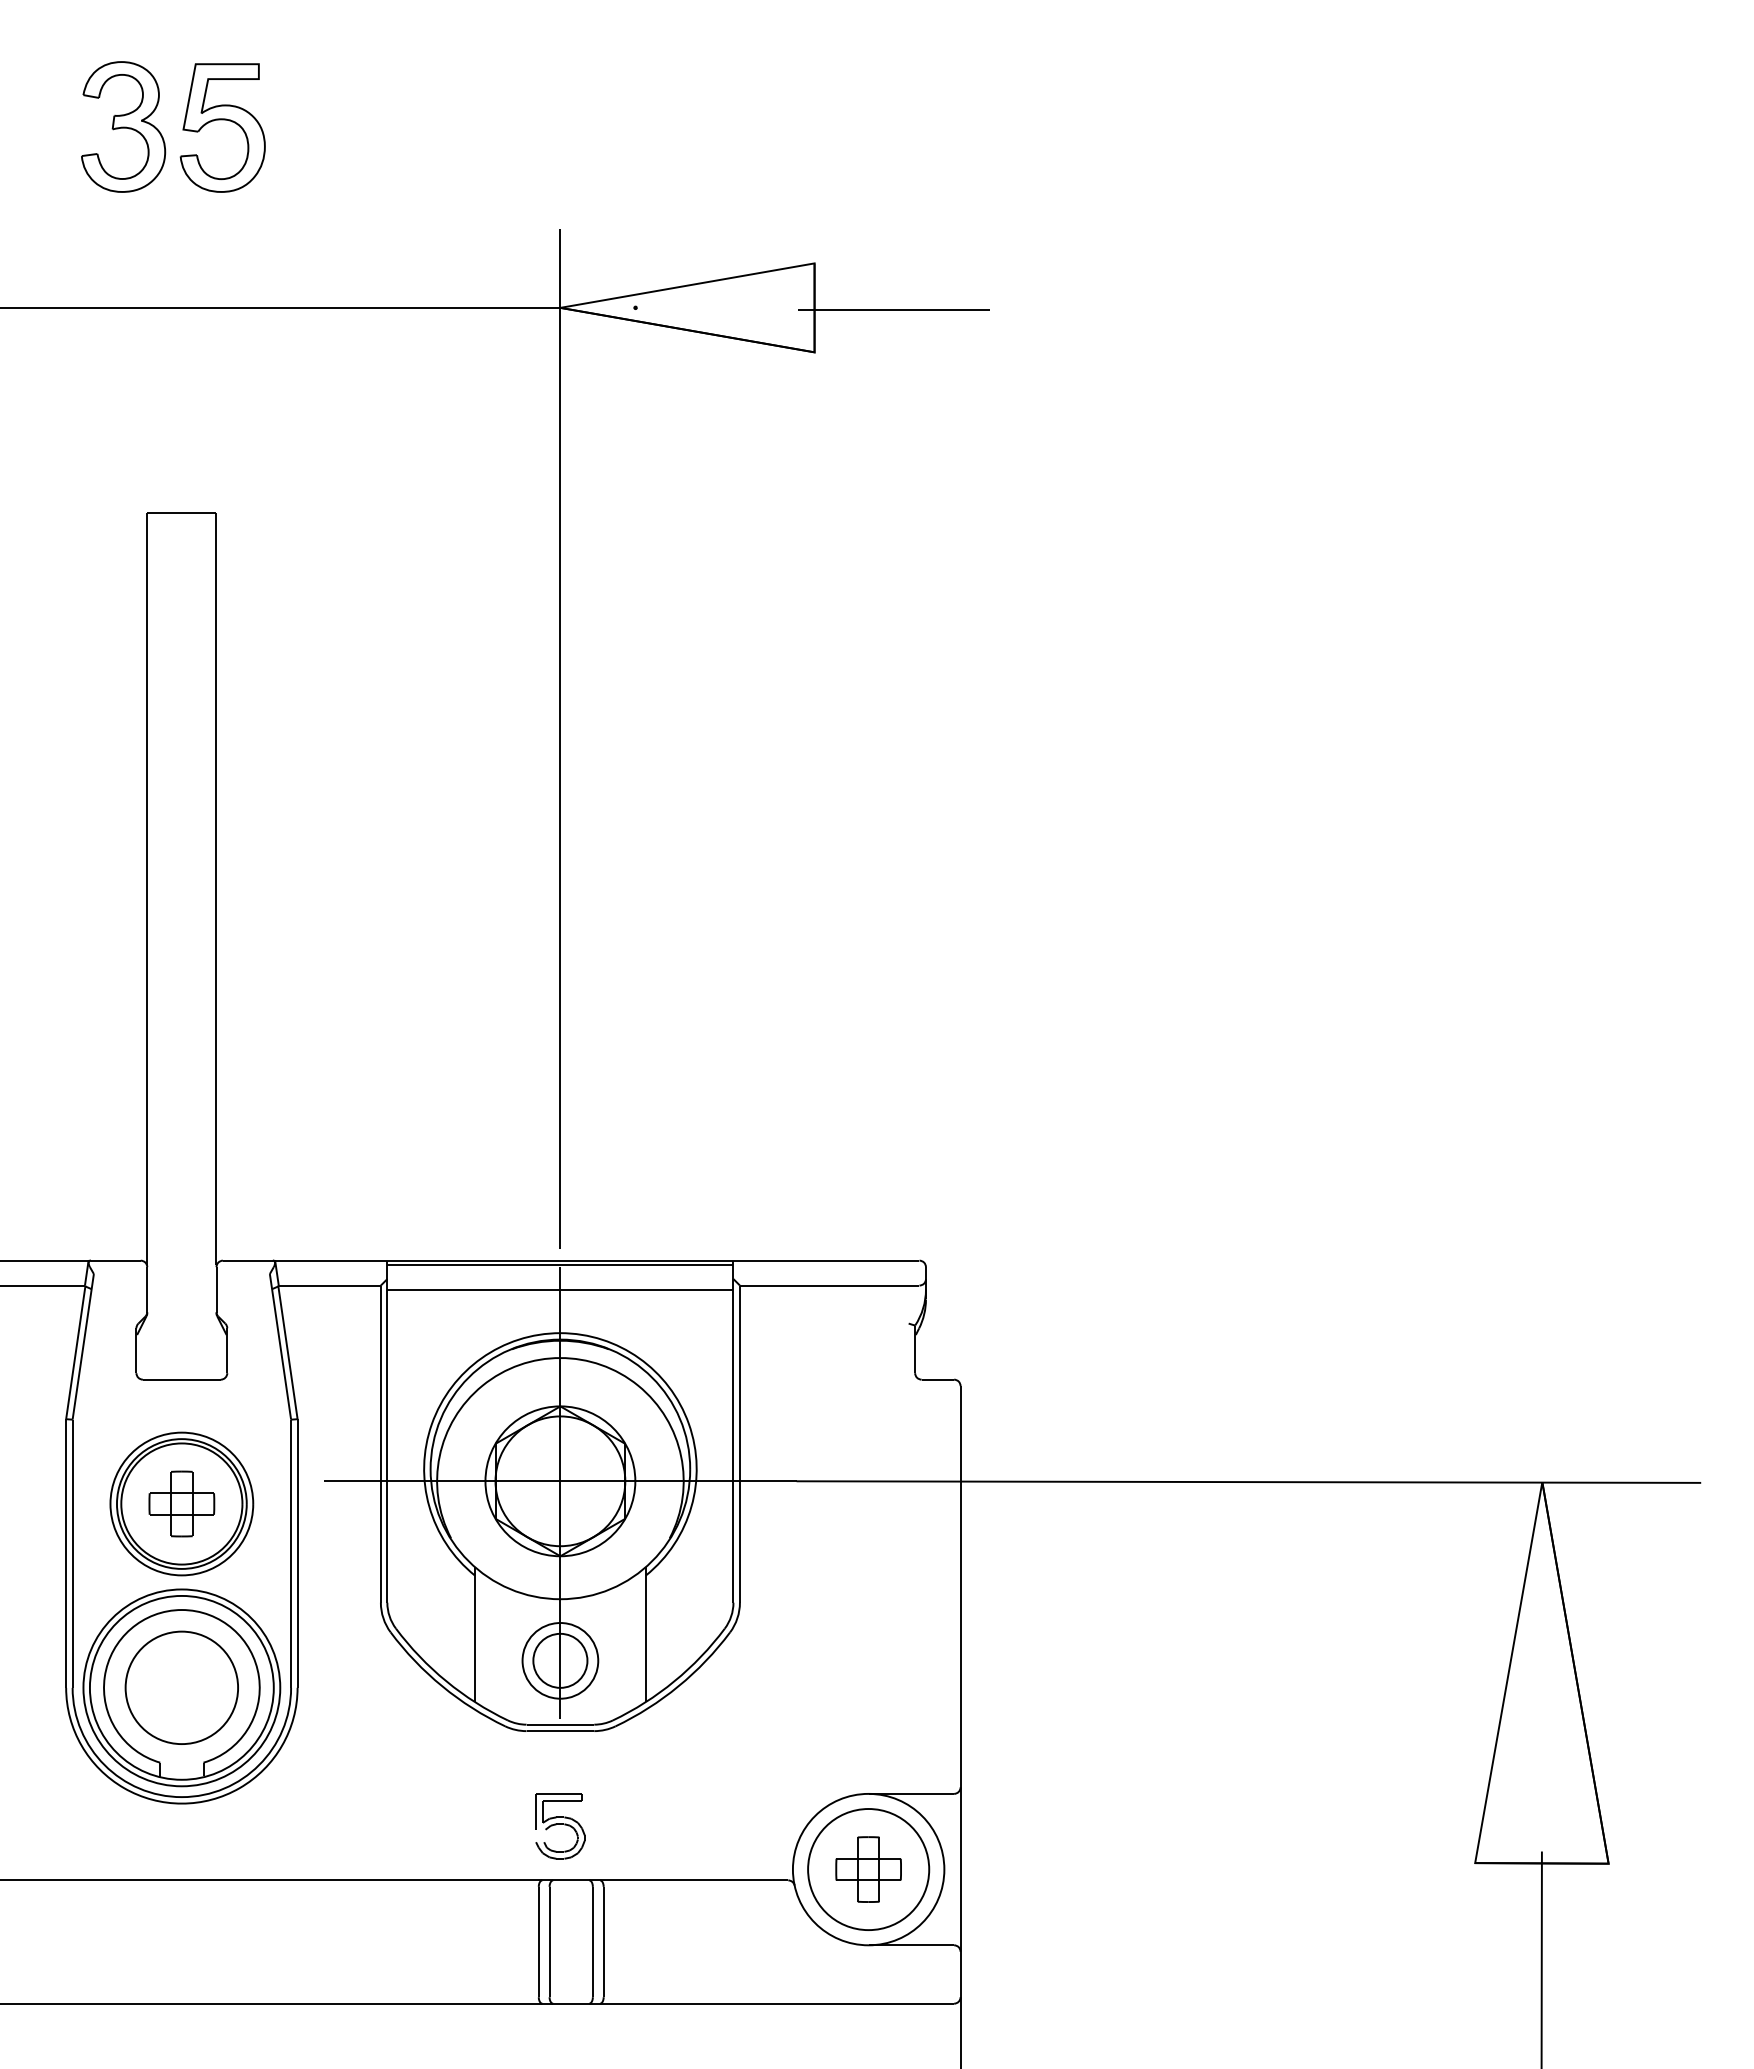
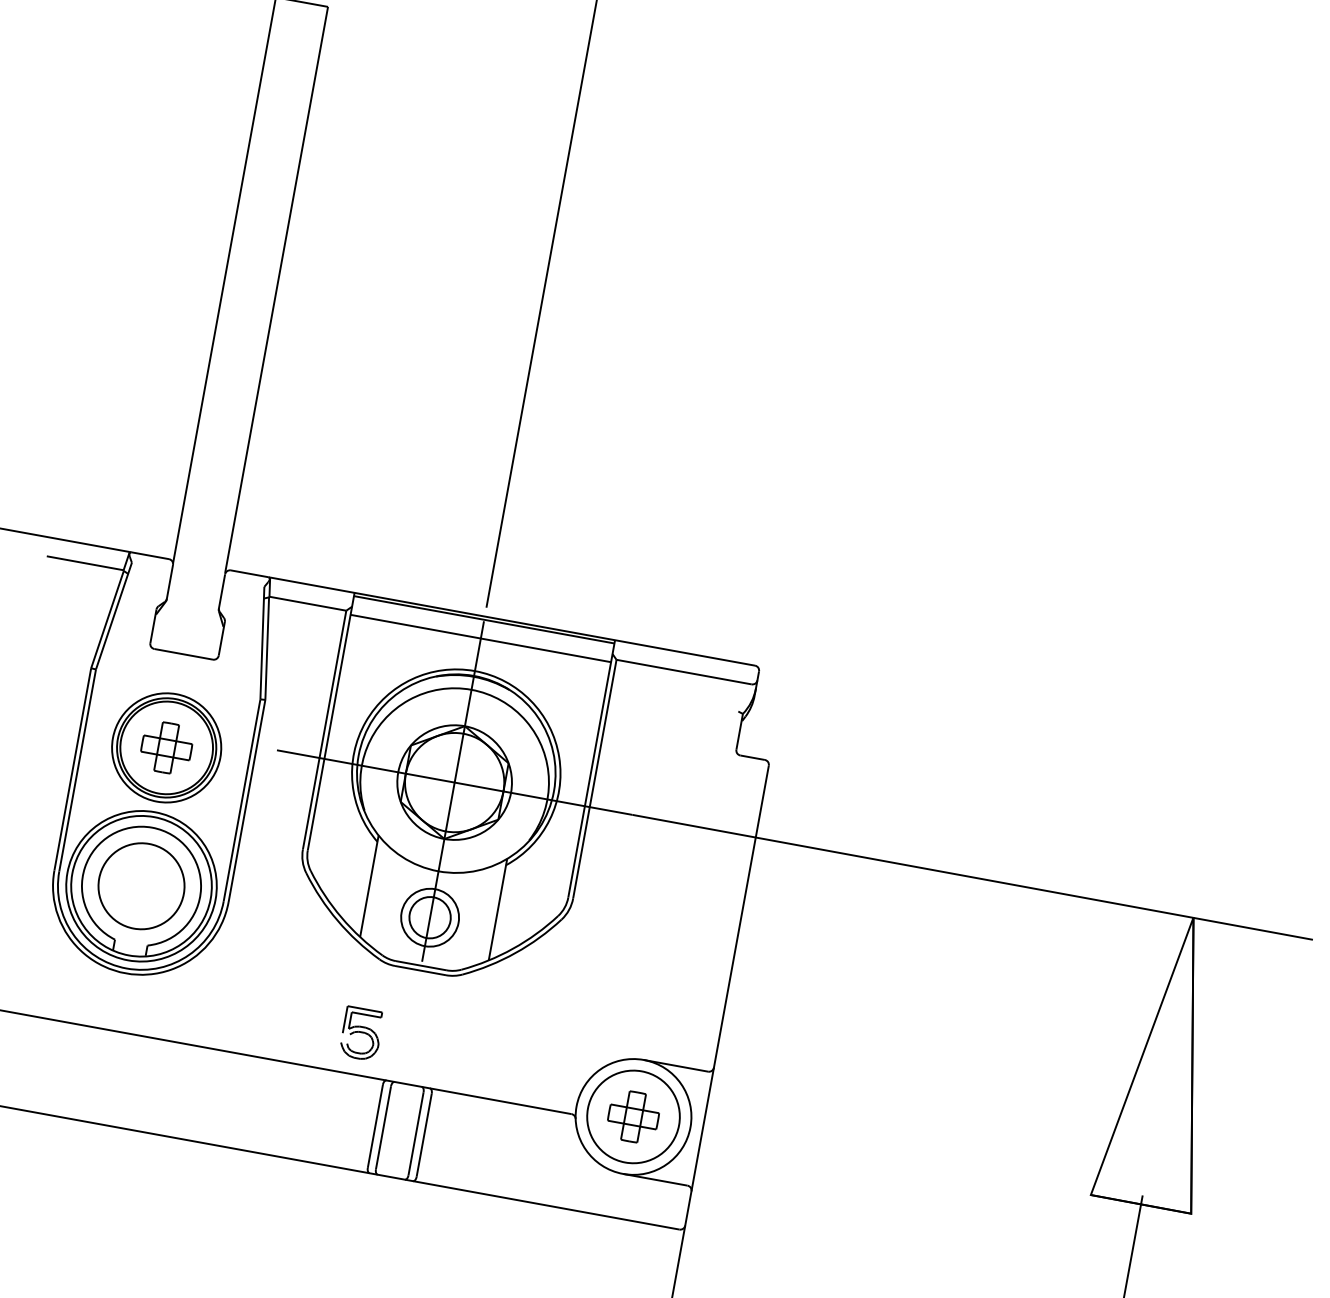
part: (560, 1826) -> (361, 1034), moved

